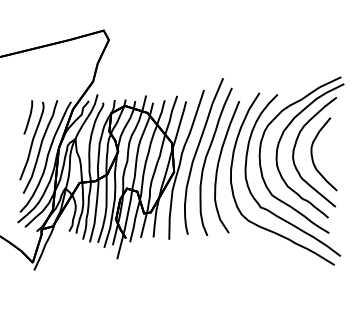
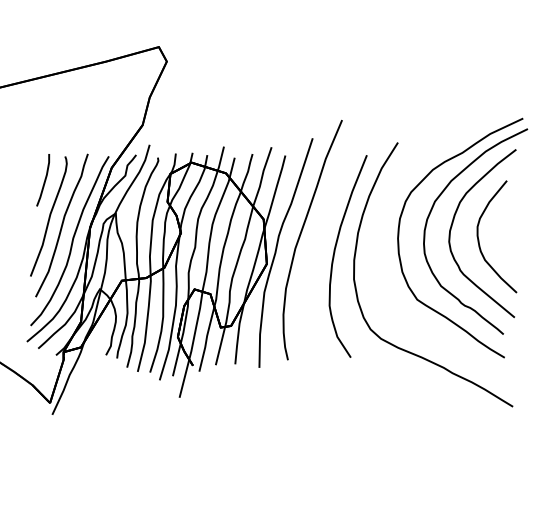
part: (206, 160) -> (316, 246), removed
curve: (270, 210) -> (414, 322), removed

